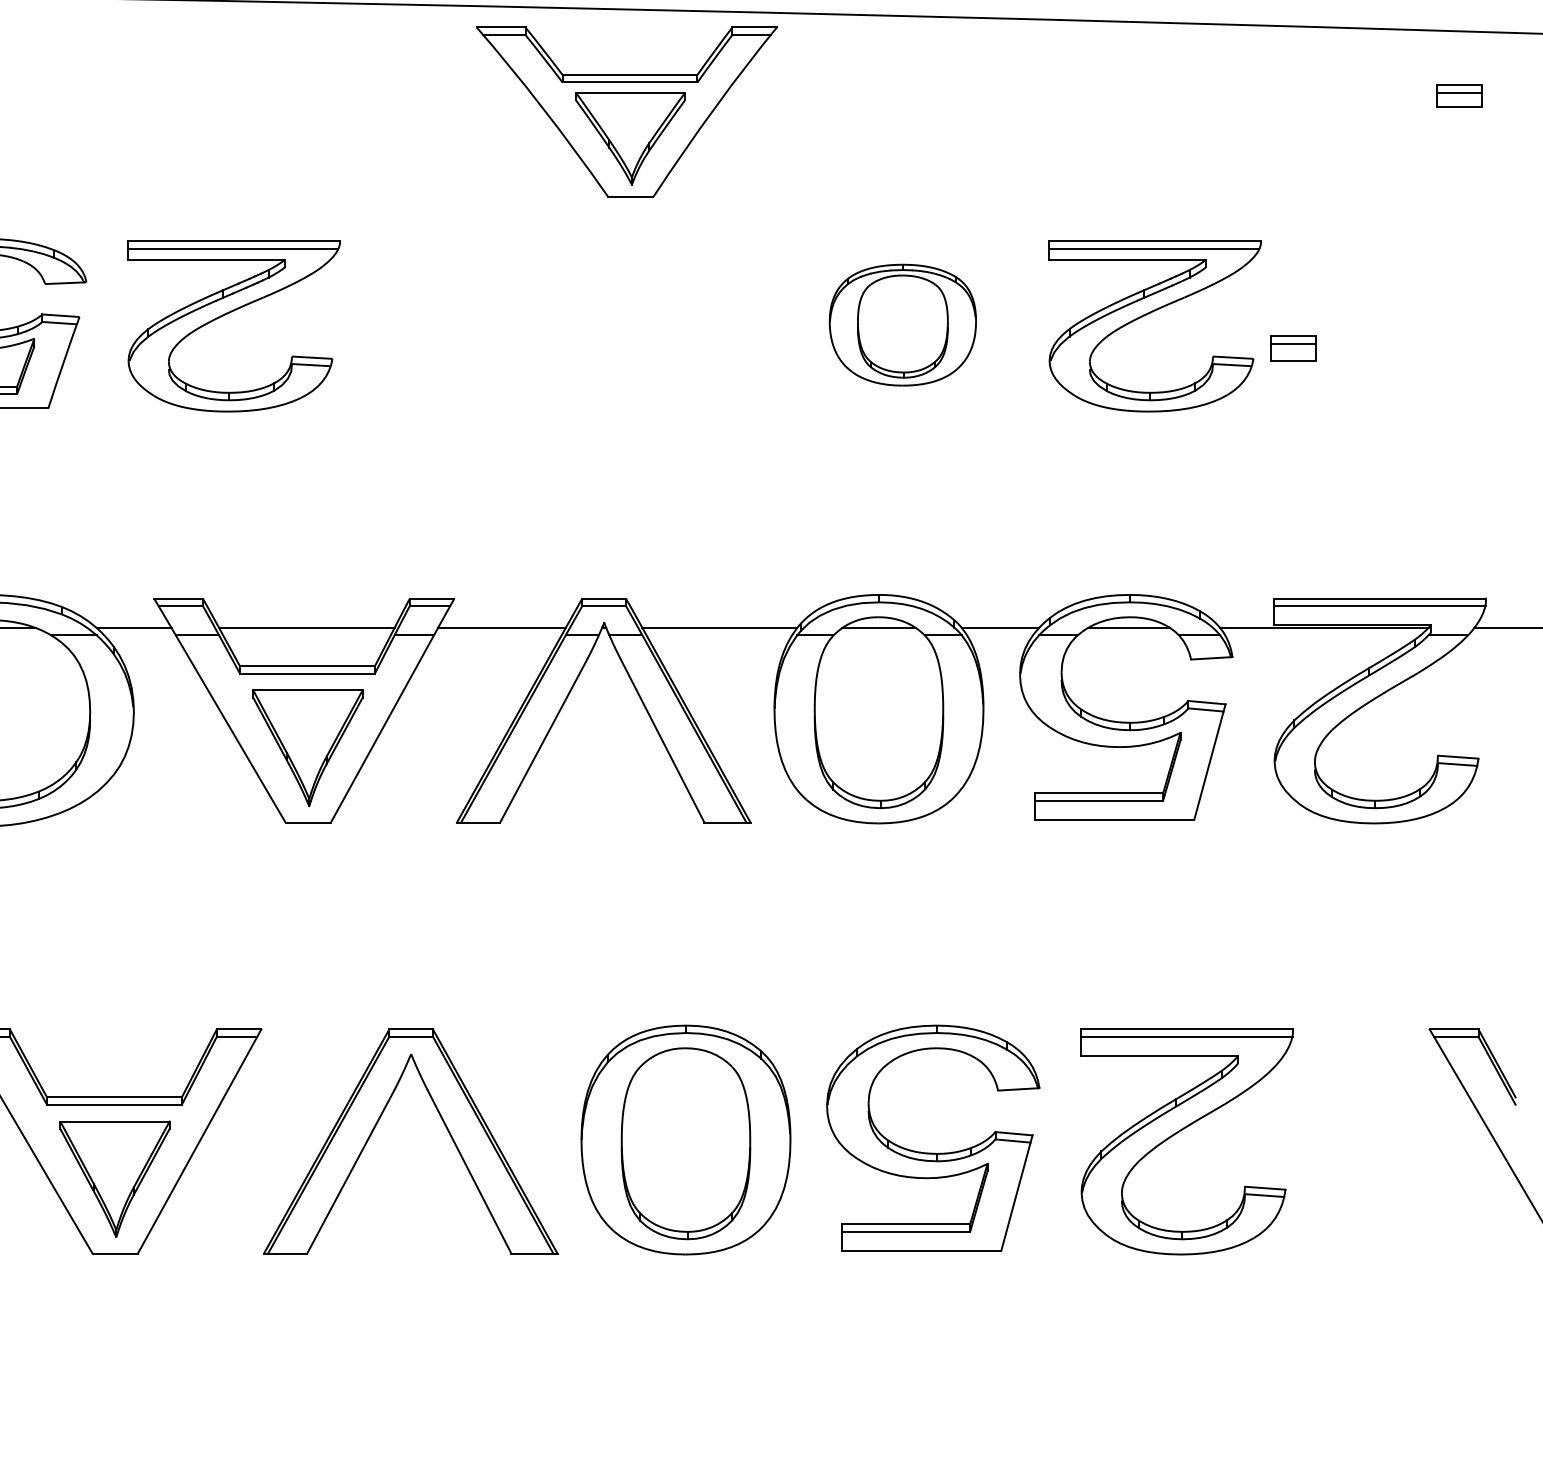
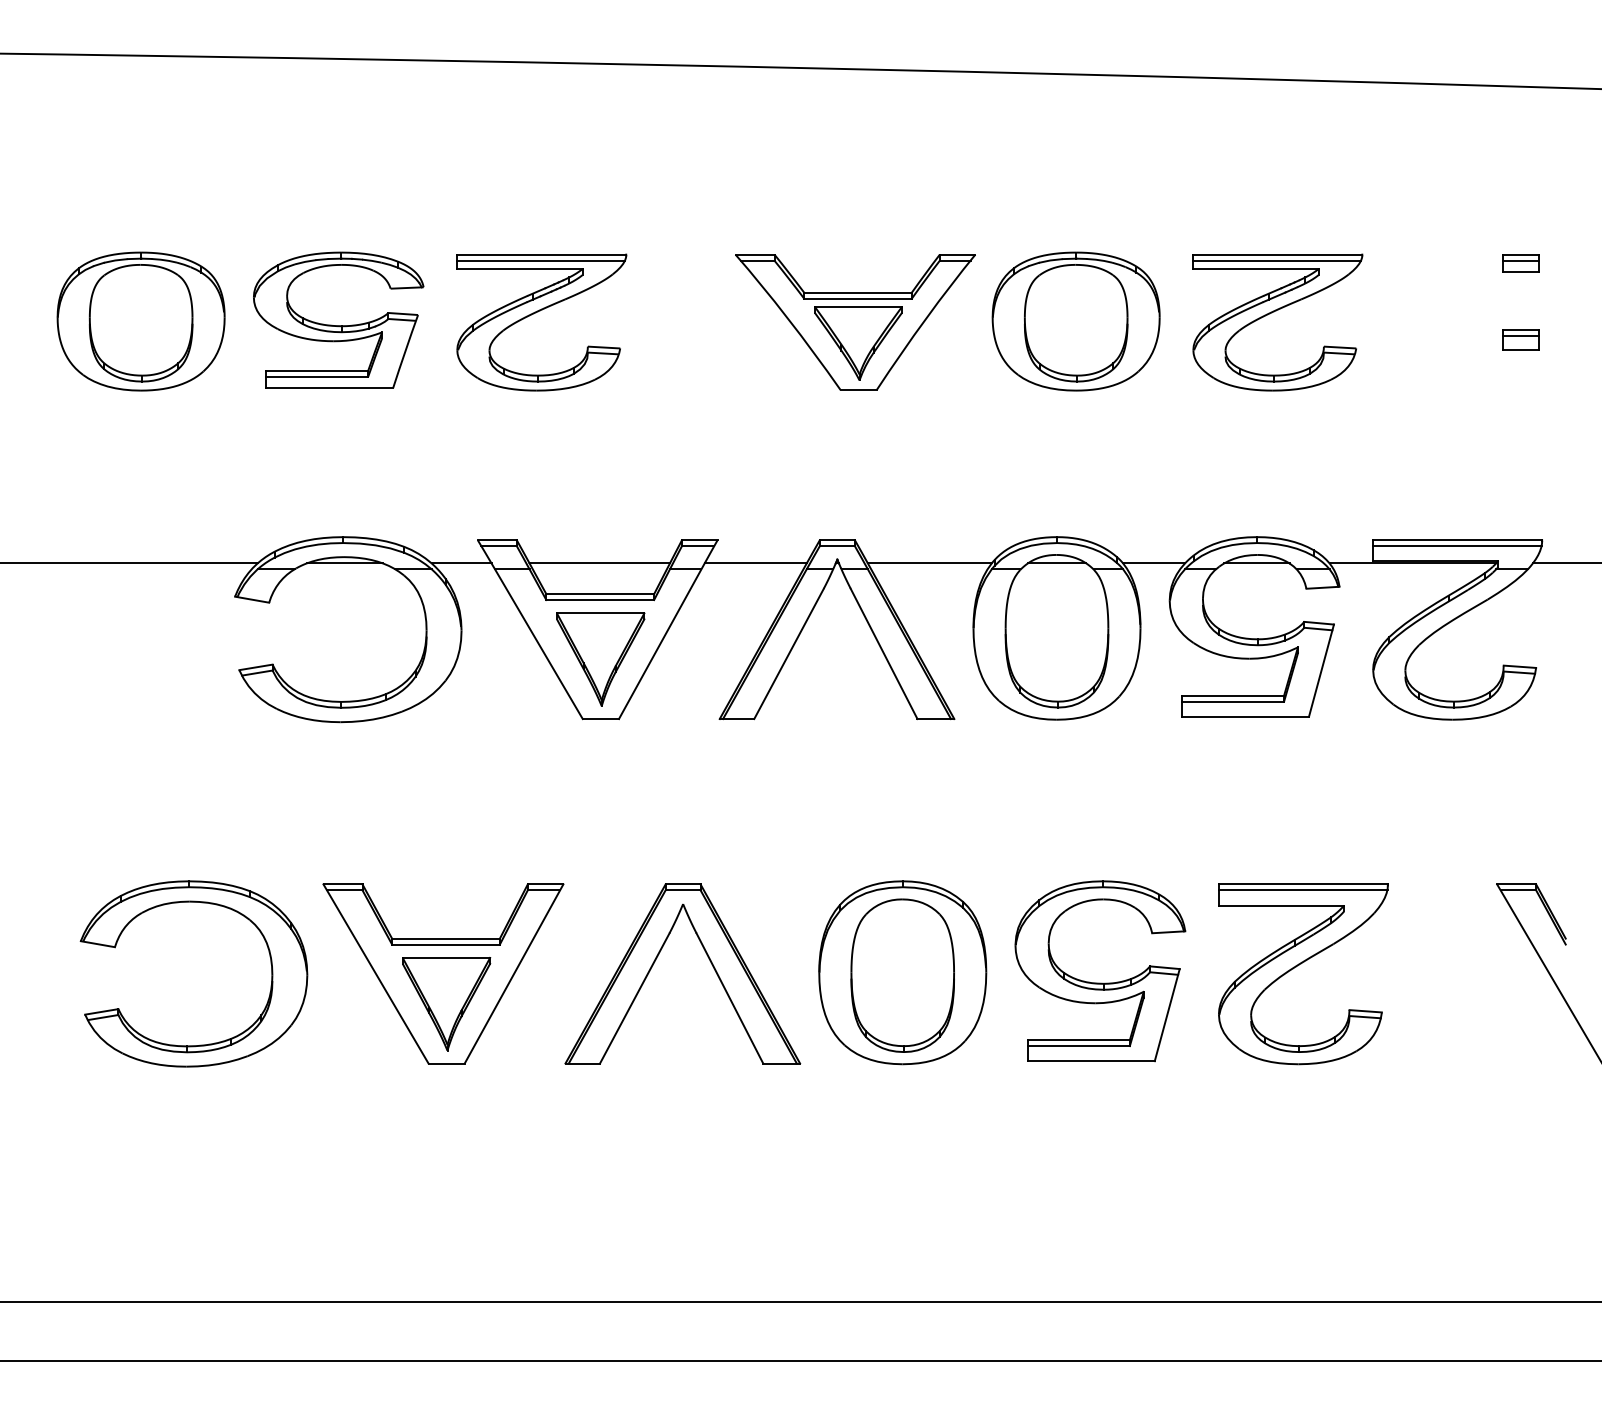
part: (1458, 96) -> (1520, 263), moved
part: (626, 112) -> (855, 322), moved
part: (902, 325) -> (1075, 321), size x1.43
part: (1292, 347) -> (1520, 339), moved

